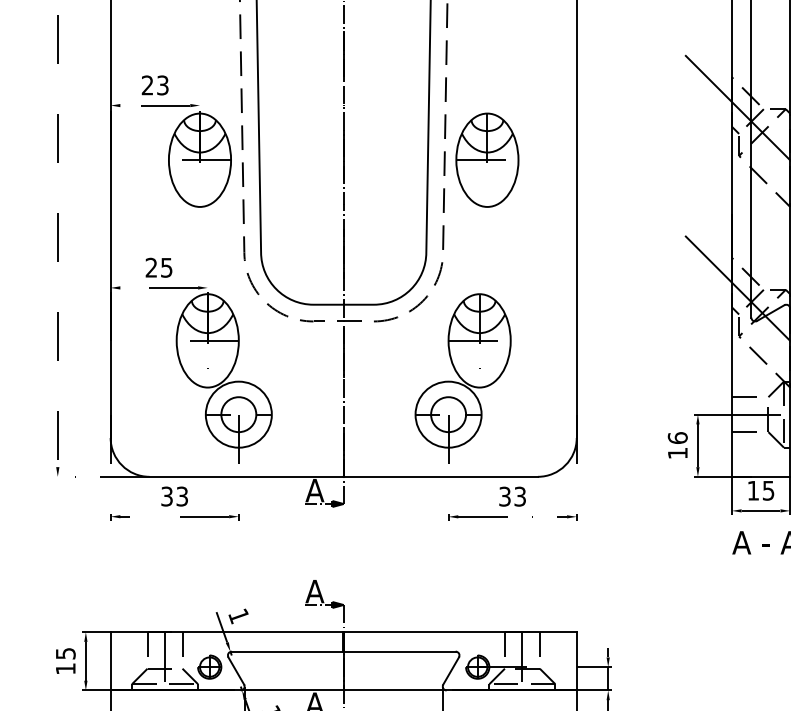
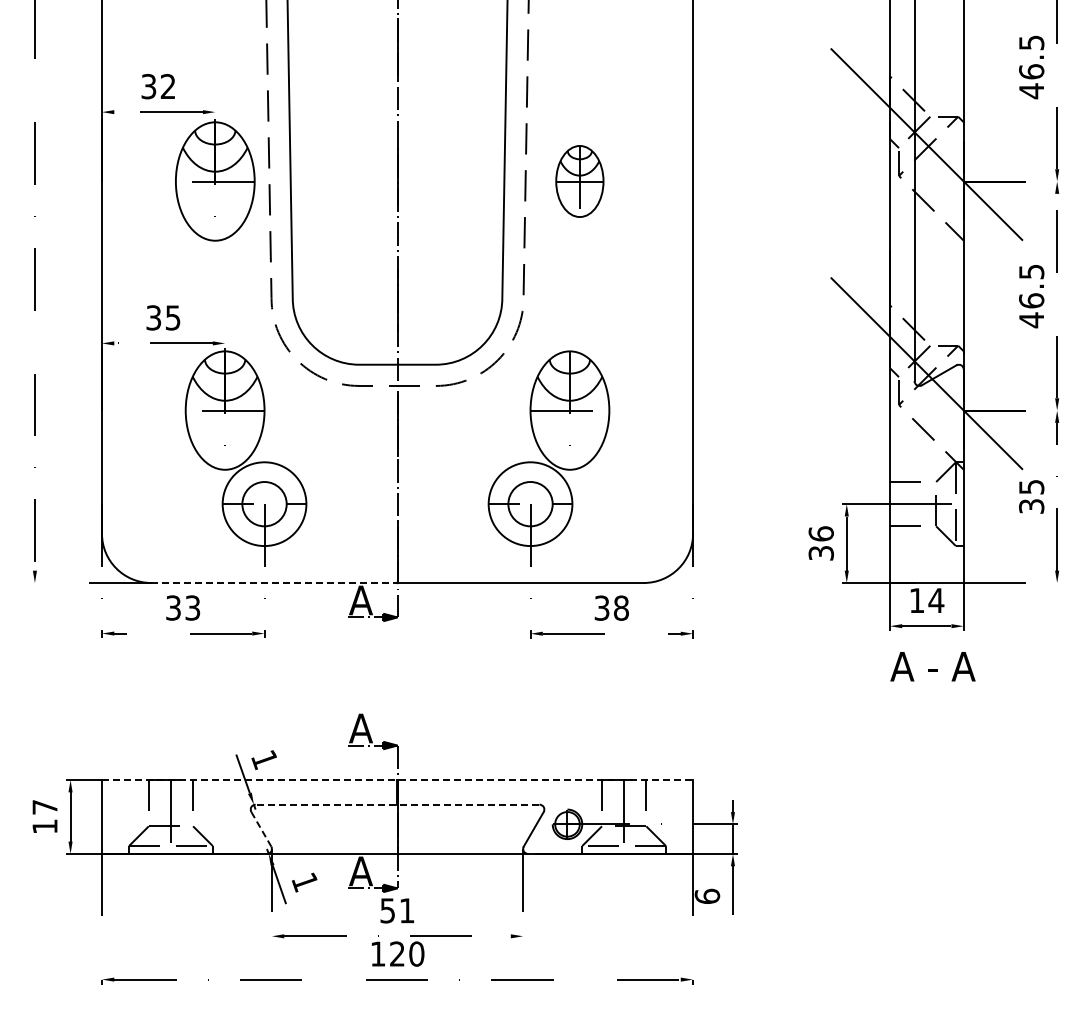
text: (155, 85) -> (158, 86), 23 -> 32
part: (487, 160) -> (579, 181), size x0.6
text: (151, 267) -> (153, 317), 25 -> 35
text: (677, 453) -> (820, 553), 16 -> 36
line: (246, 476) -> (274, 582), solid -> dashed
text: (768, 490) -> (936, 600), 15 -> 14
text: (520, 496) -> (621, 607), 33 -> 38
line: (343, 632) -> (397, 780), solid -> dashed
line: (343, 651) -> (397, 804), solid -> dashed
text: (65, 653) -> (44, 807), 15 -> 17
part: (209, 666) -> (227, 823), removed
line: (236, 671) -> (261, 829), solid -> dashed

